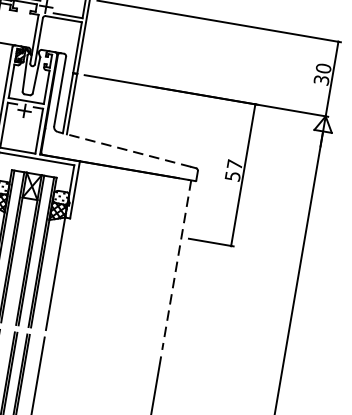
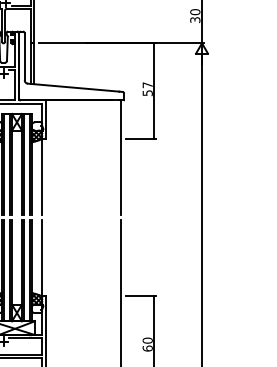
line: (124, 149) -> (73, 87), dashed -> solid
line: (176, 266) -> (120, 158), dashed -> solid

